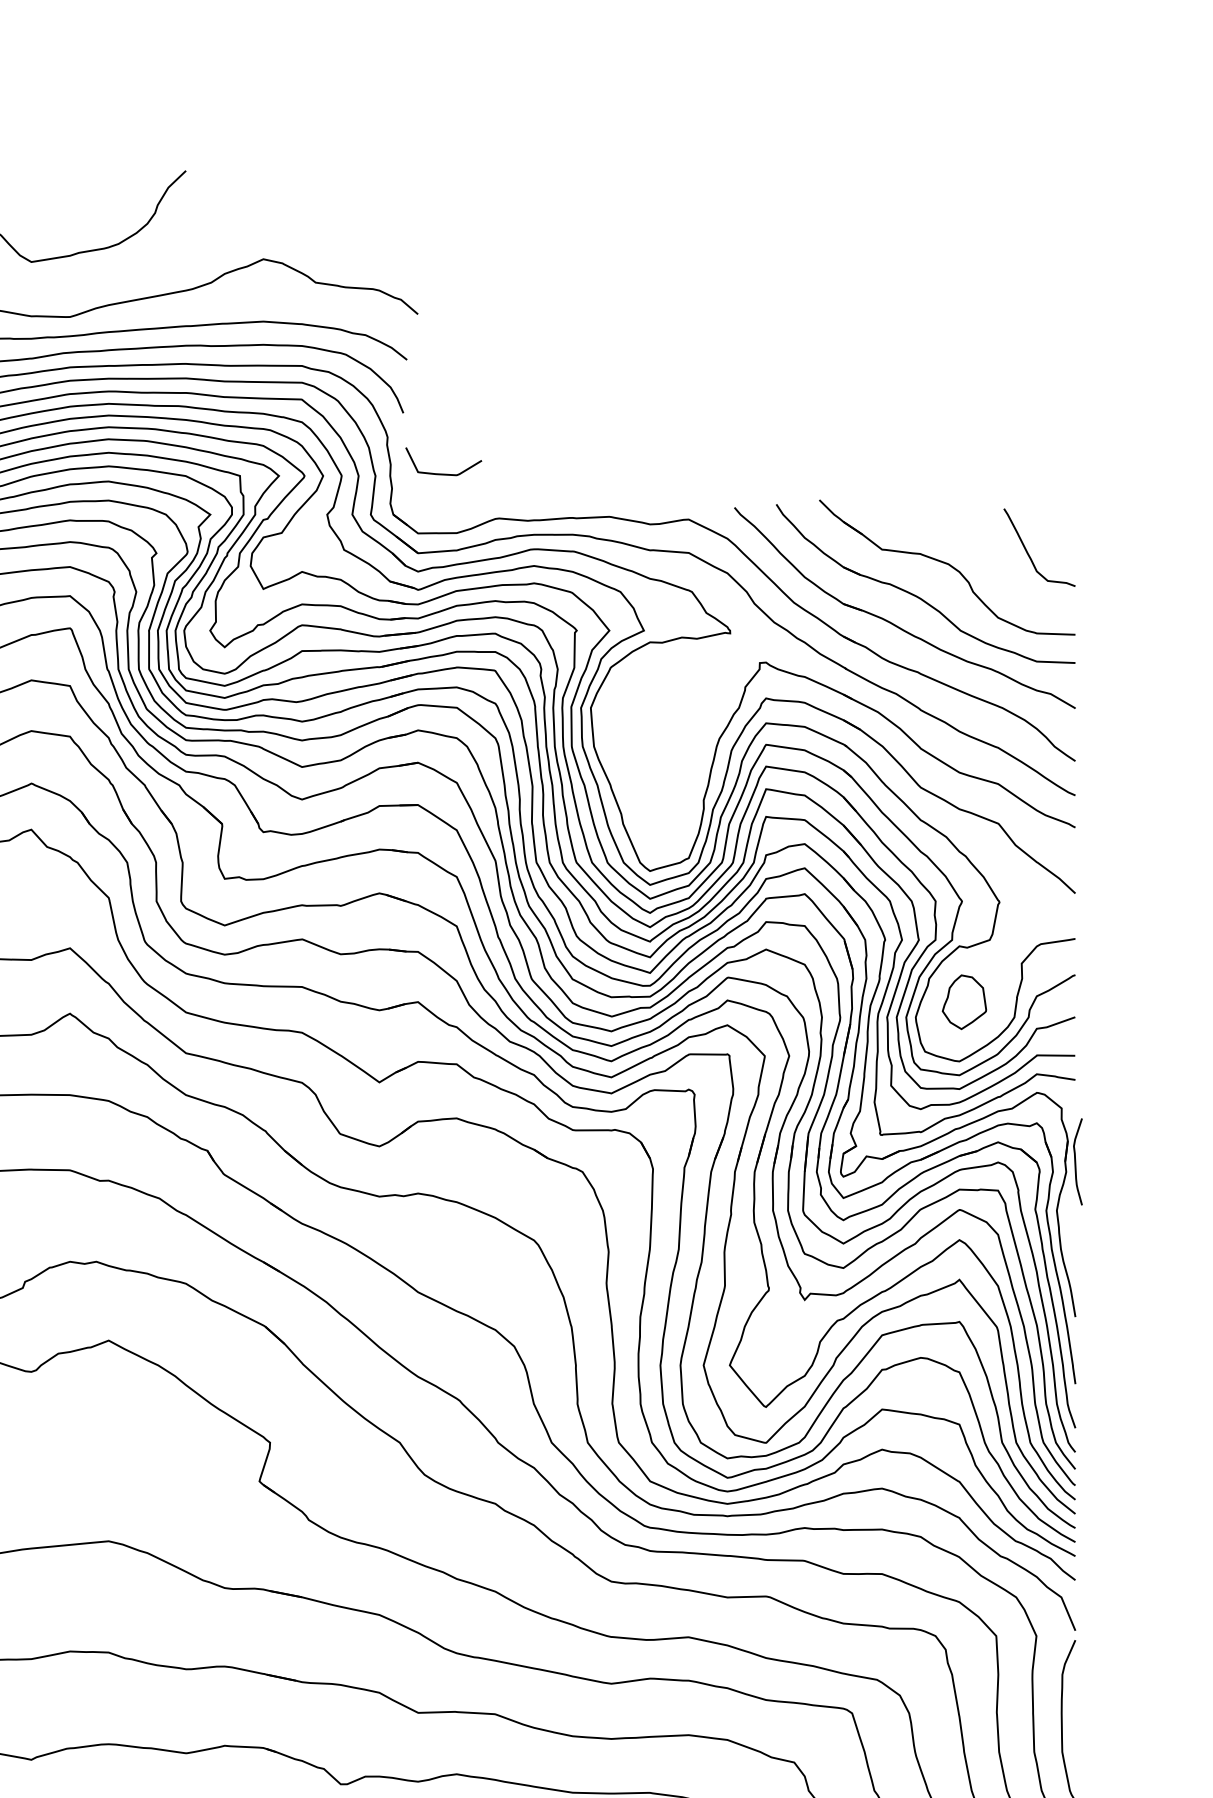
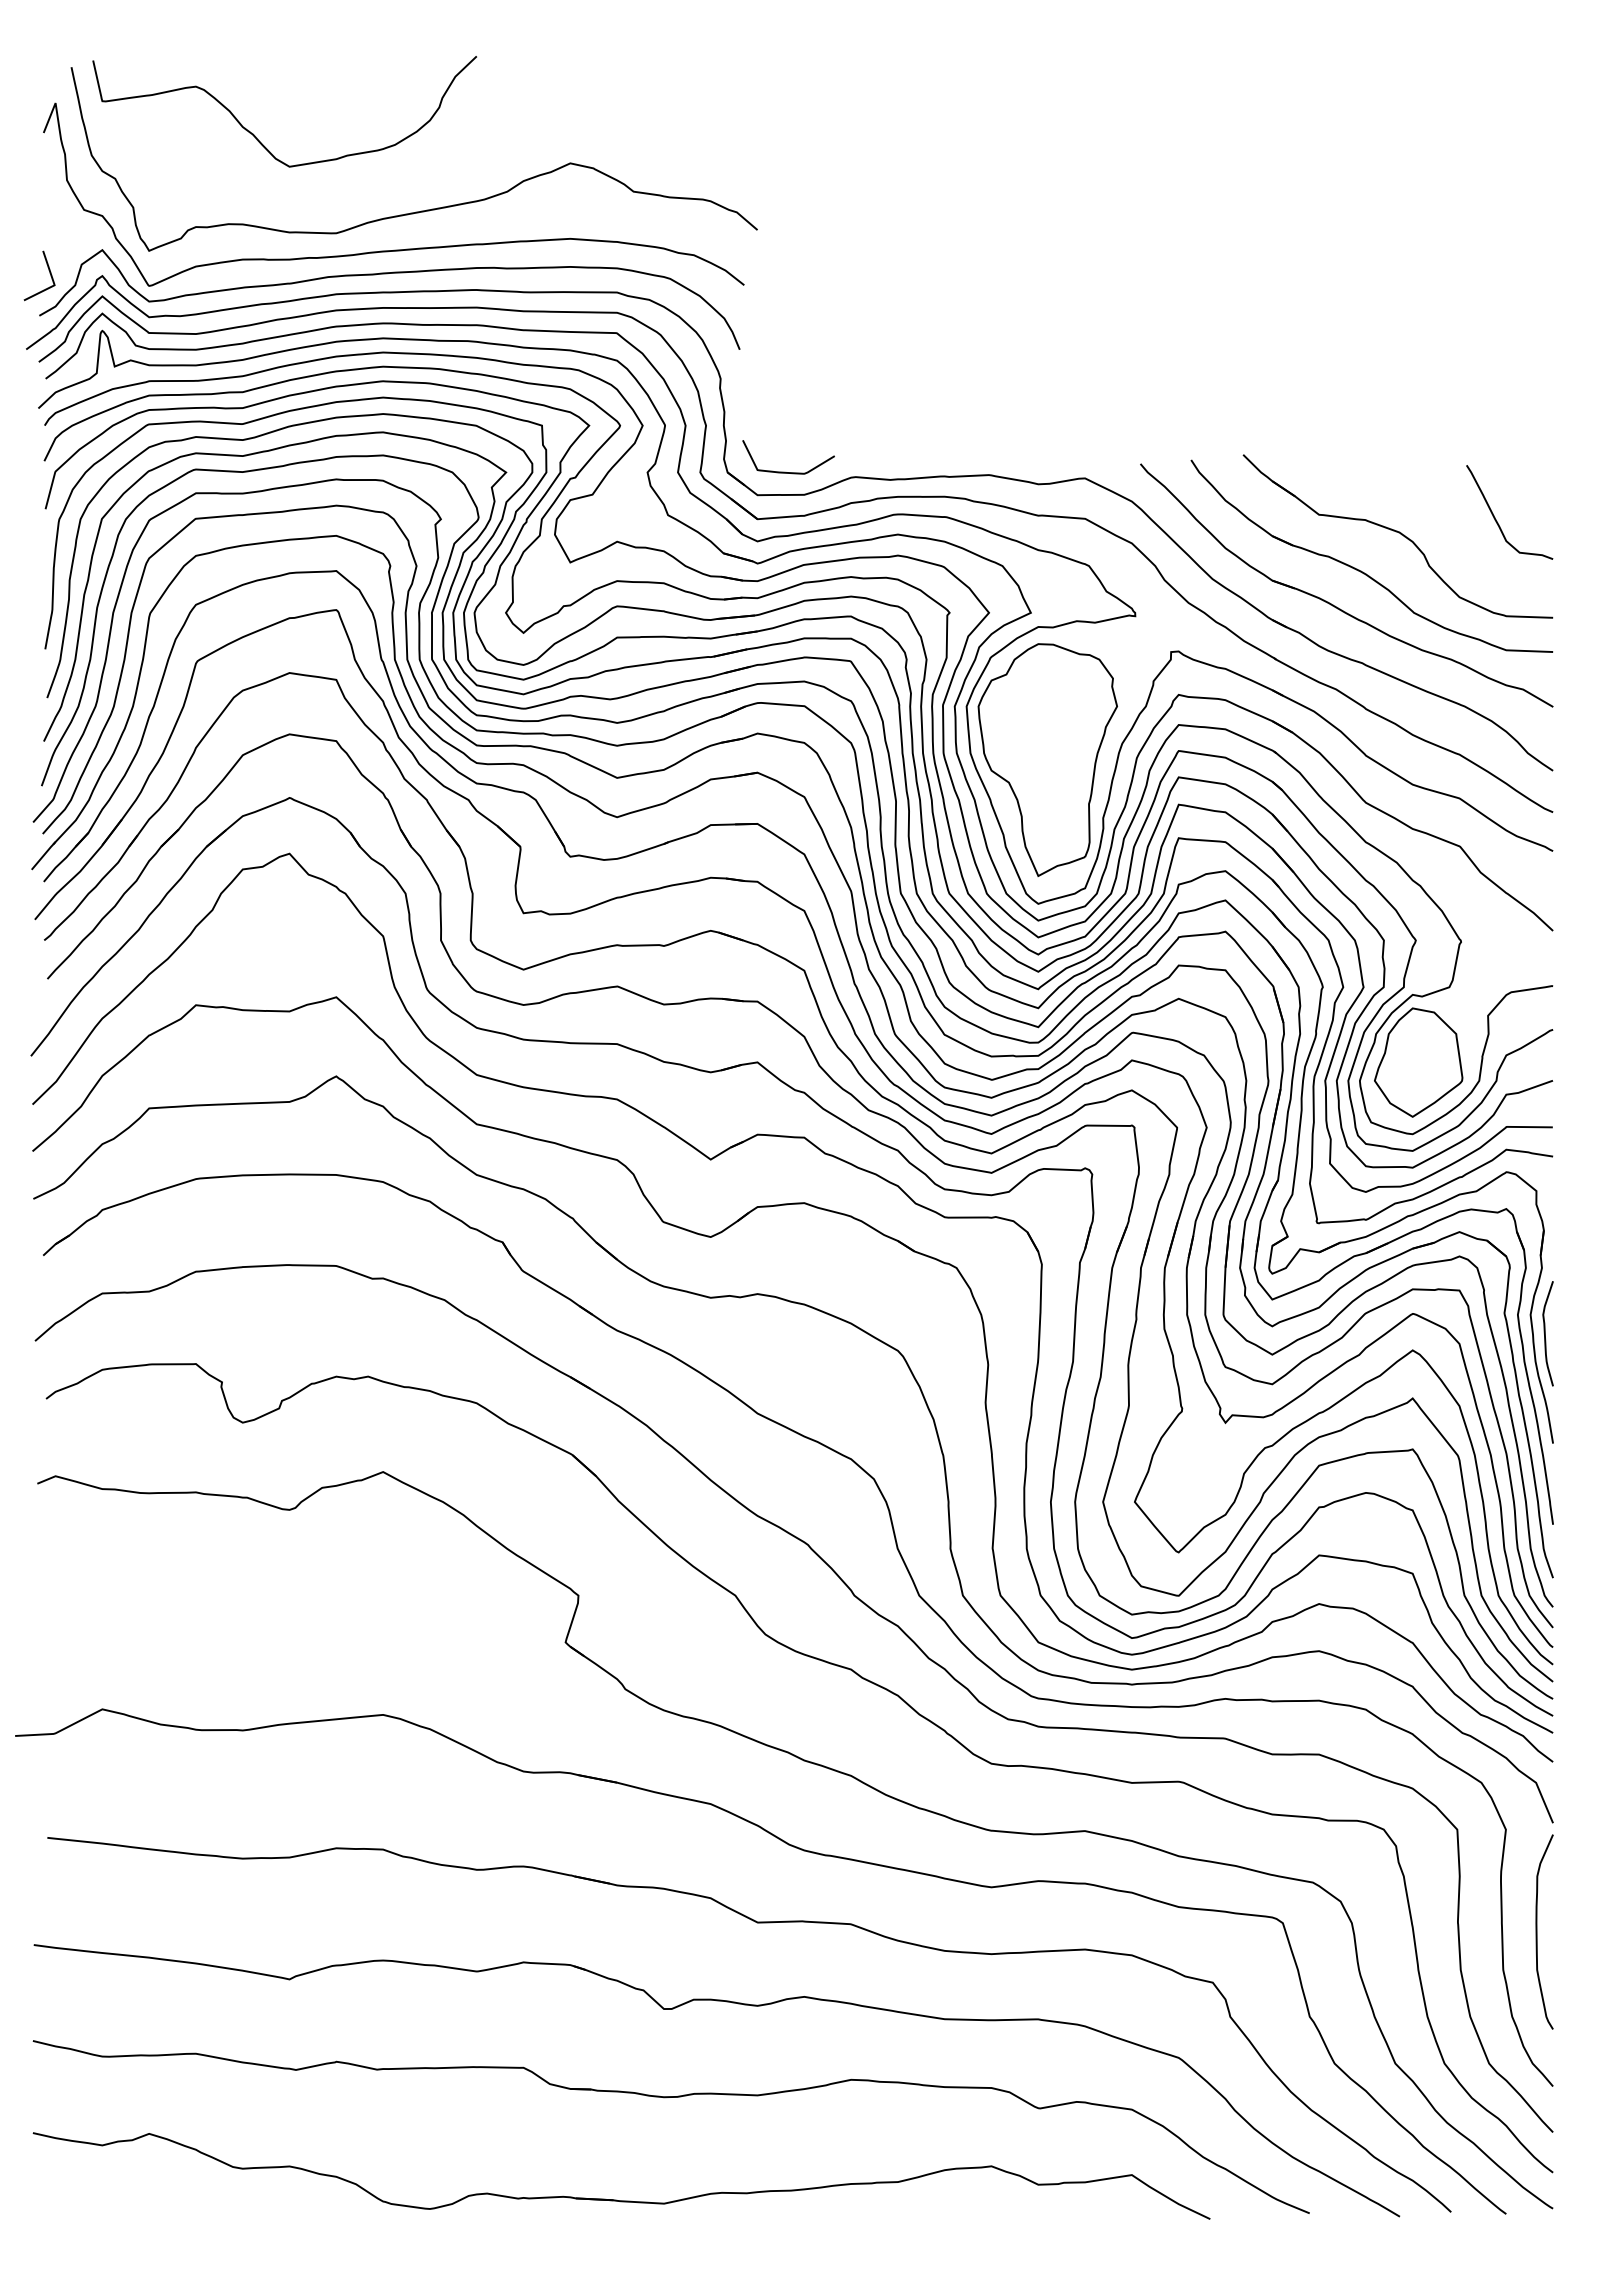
curve: (441, 473) -> (785, 471), moved
part: (657, 751) -> (1047, 759), added
part: (964, 1002) -> (1418, 1062), size x1.67
curve: (1075, 1161) -> (1545, 1333), moved

